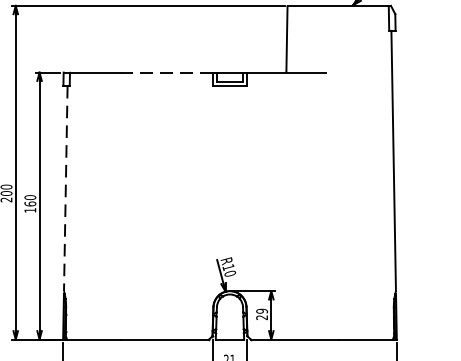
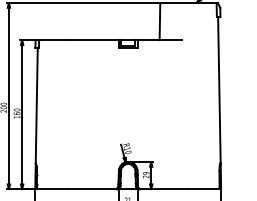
line: (167, 72) -> (93, 40), dashed -> solid
line: (65, 189) -> (36, 105), dashed -> solid

